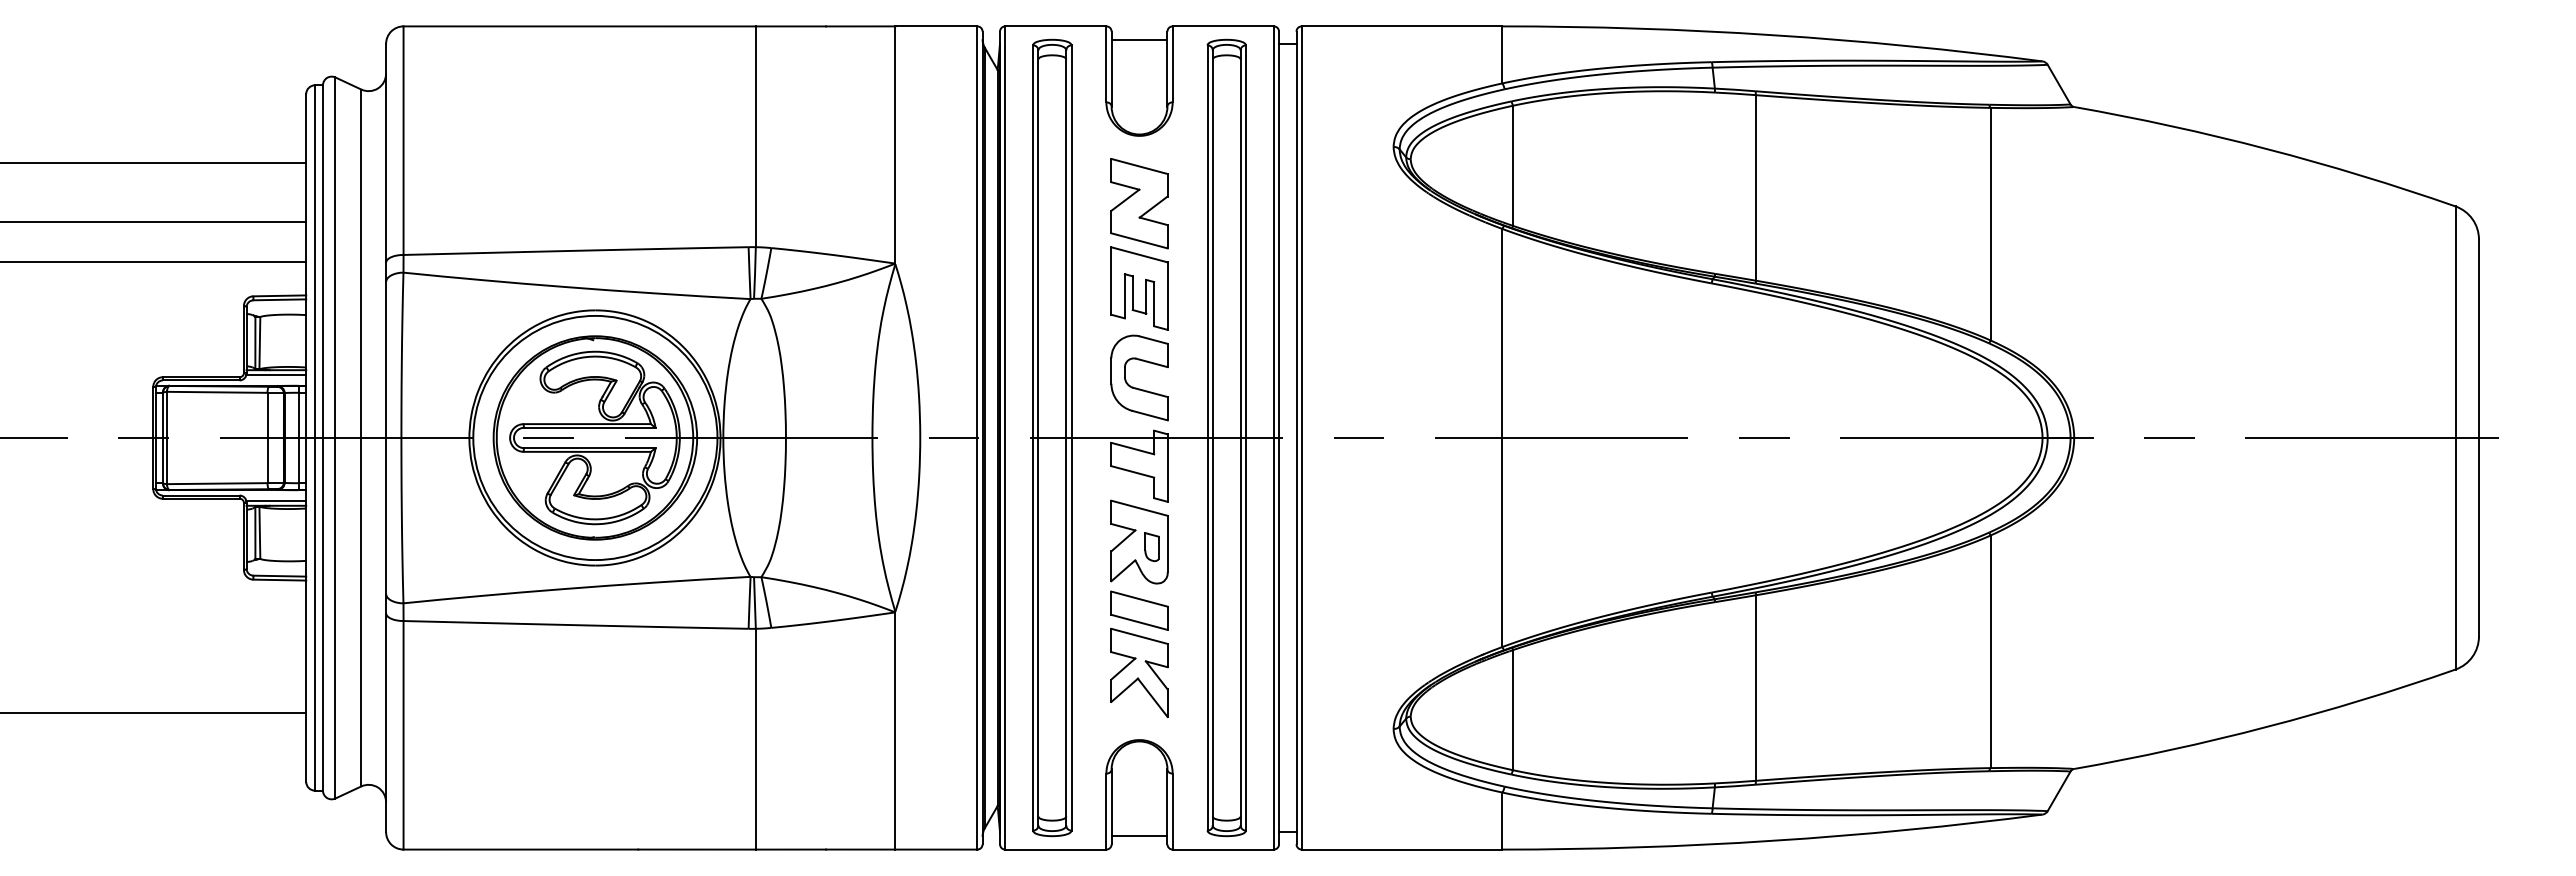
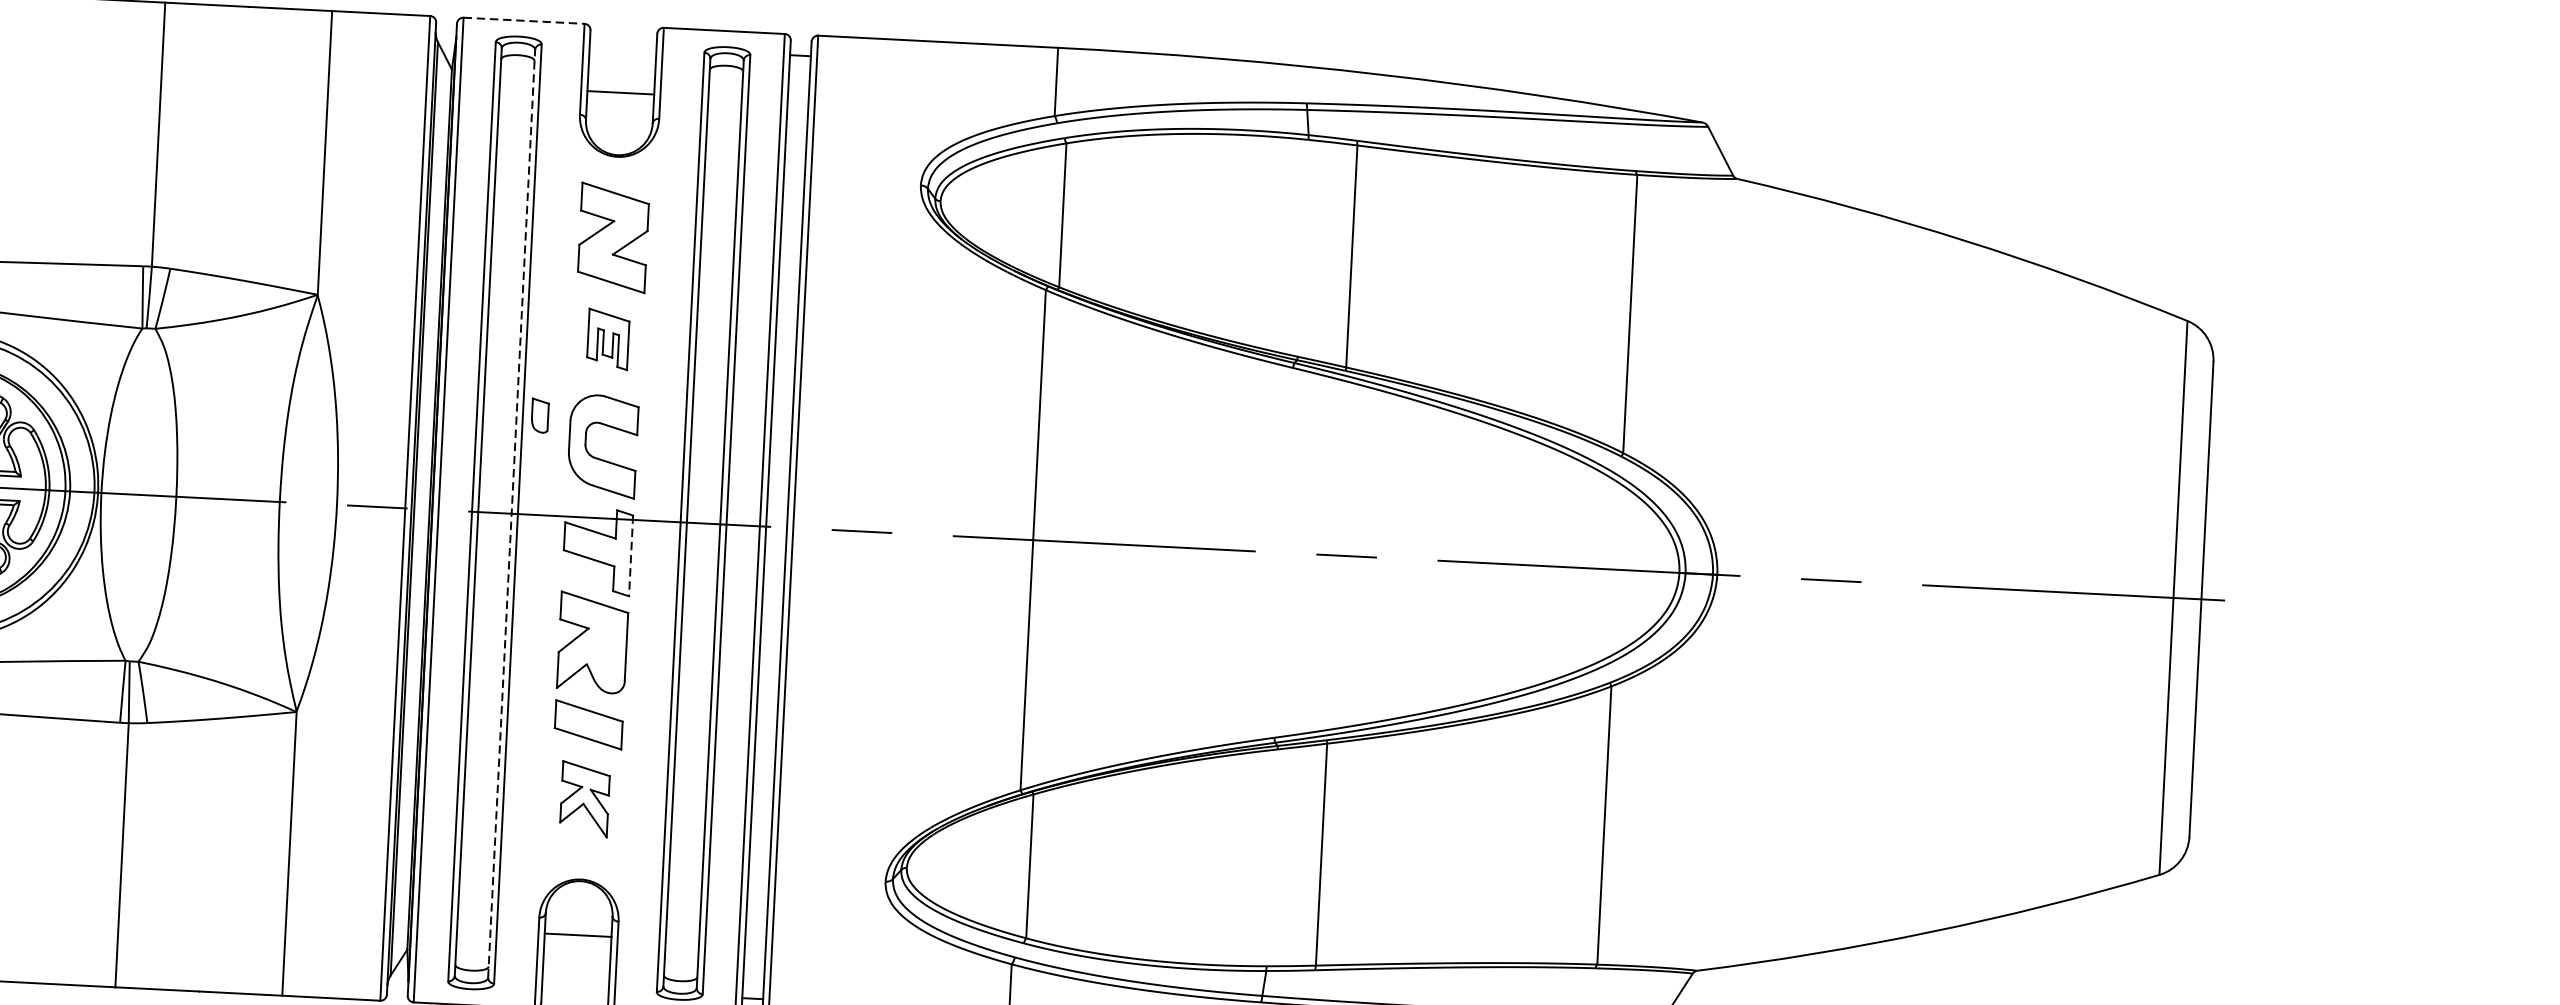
line: (1055, 26) -> (523, 20), solid -> dashed
line: (1139, 40) -> (620, 92), moved
part: (1139, 288) -> (608, 339), size x0.6
line: (1066, 438) -> (511, 514), solid -> dashed
line: (1167, 468) -> (630, 556), solid -> dashed
part: (1151, 547) -> (539, 416), moved
part: (1139, 672) -> (585, 798), size x0.7
line: (1139, 835) -> (578, 935), moved

